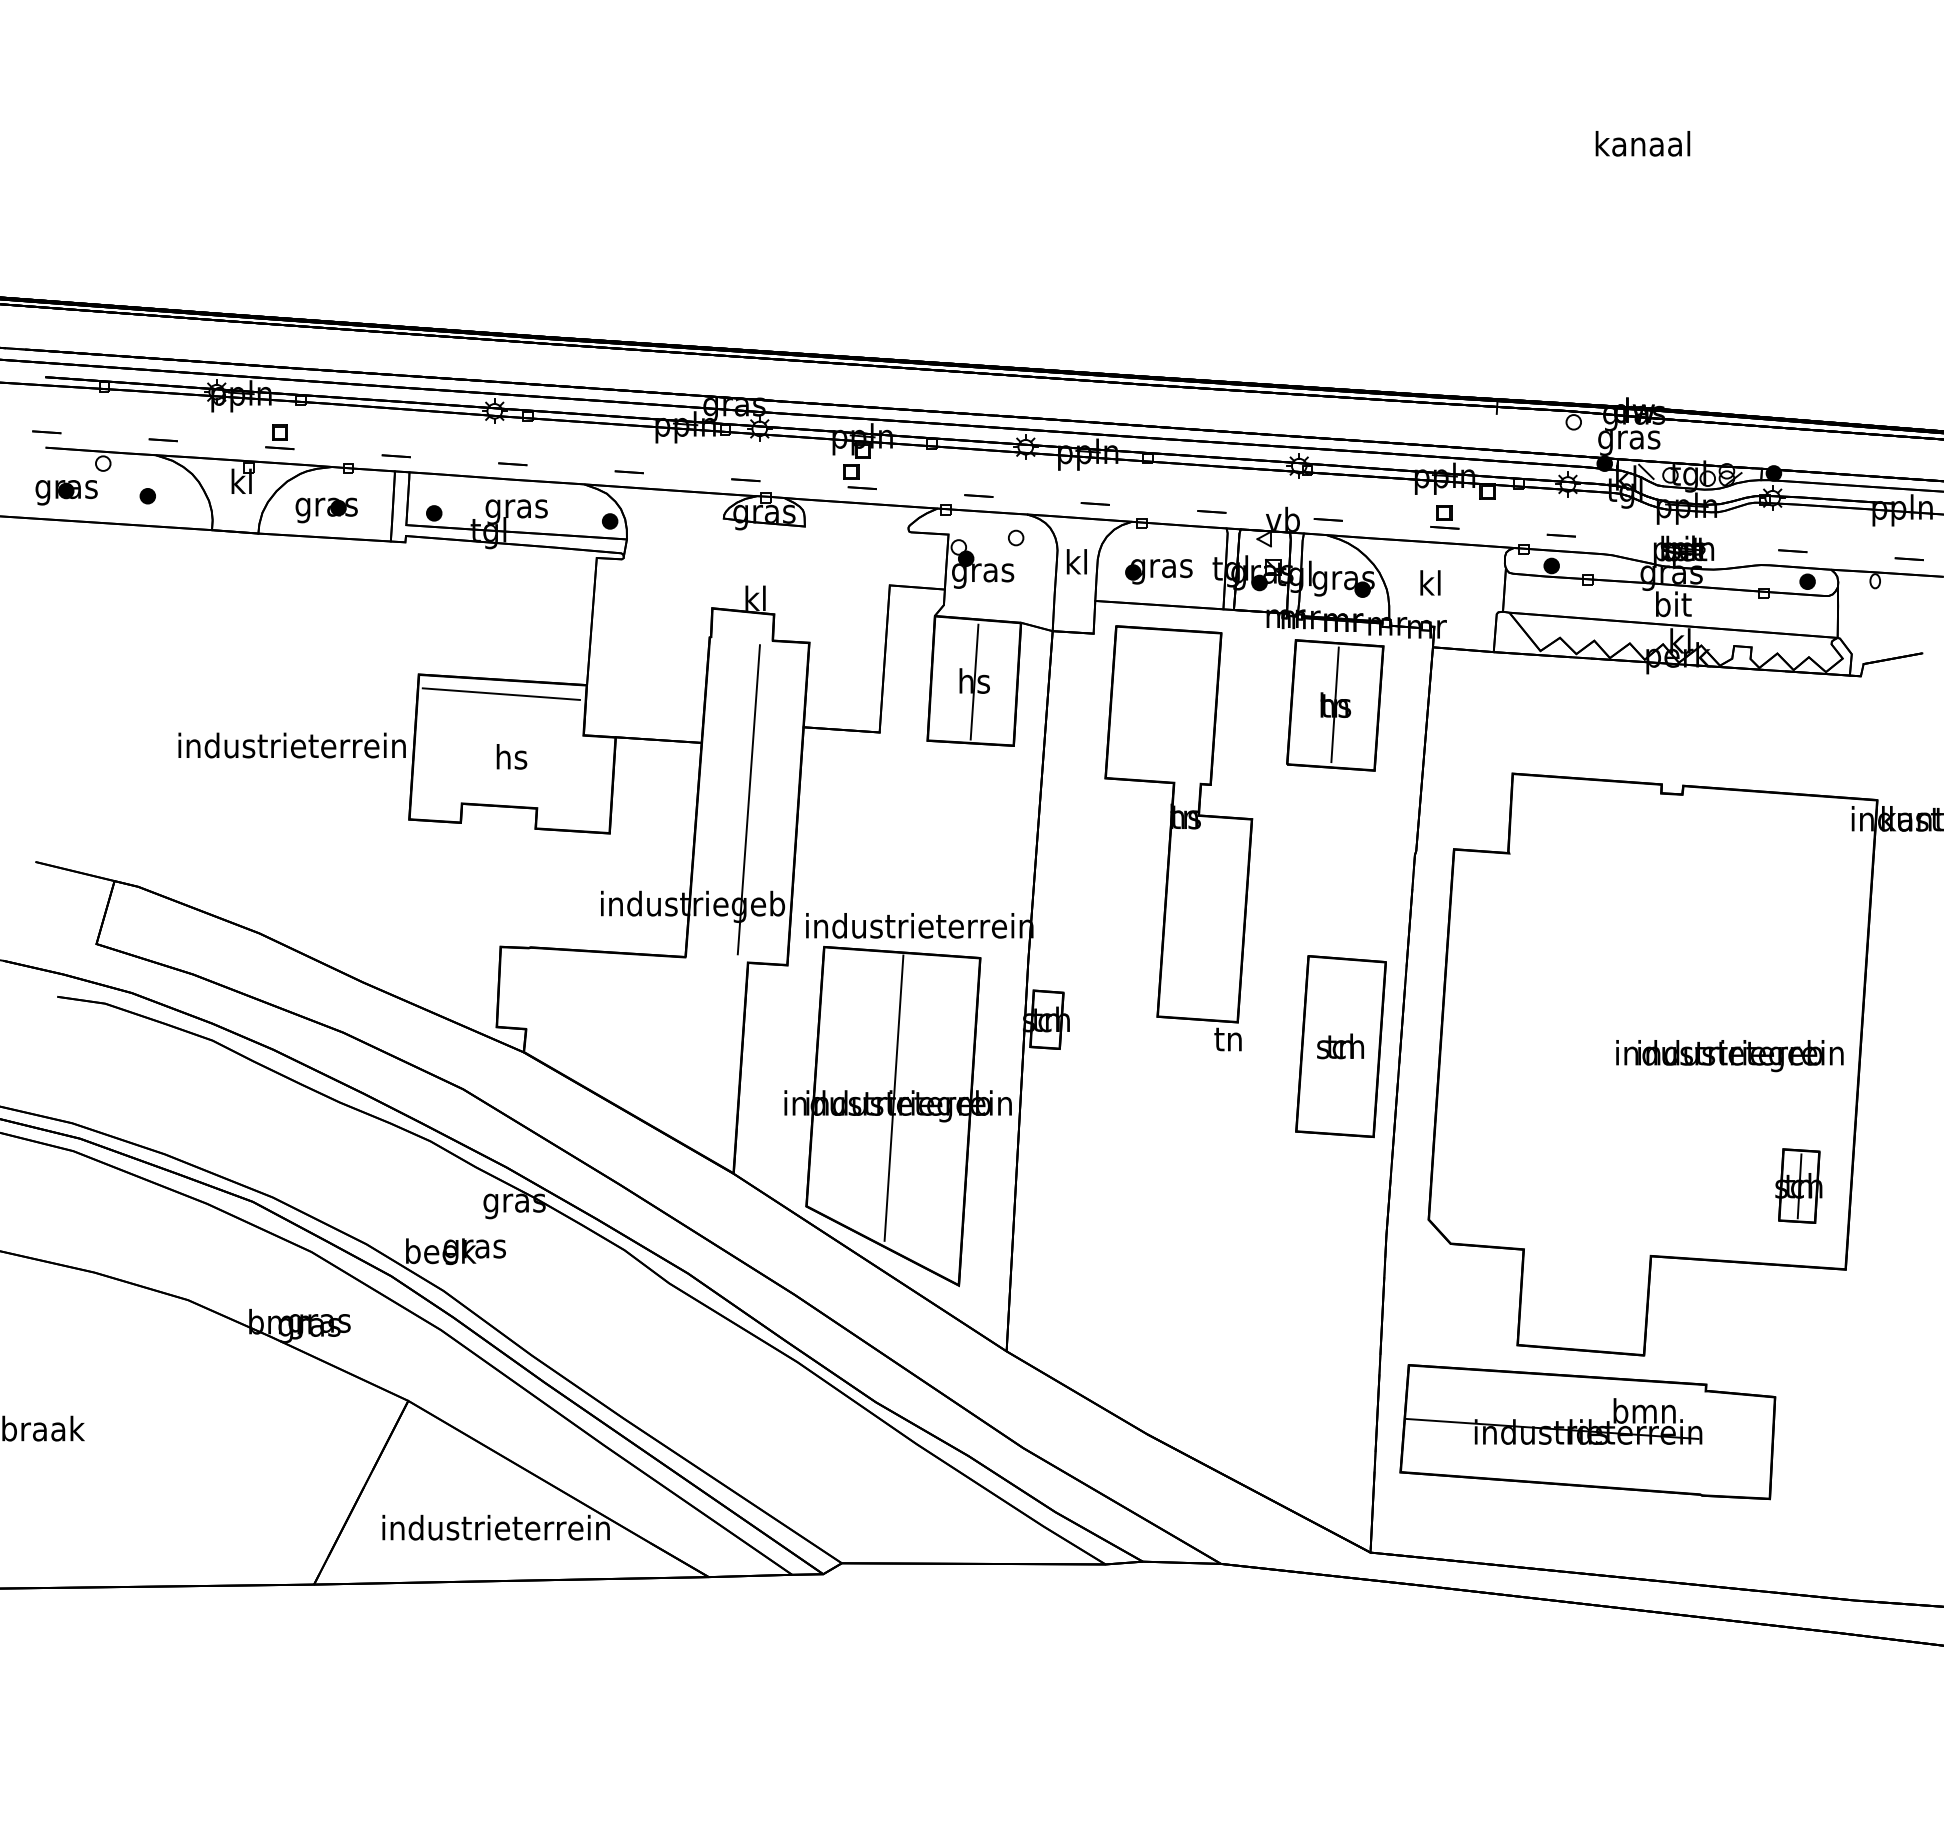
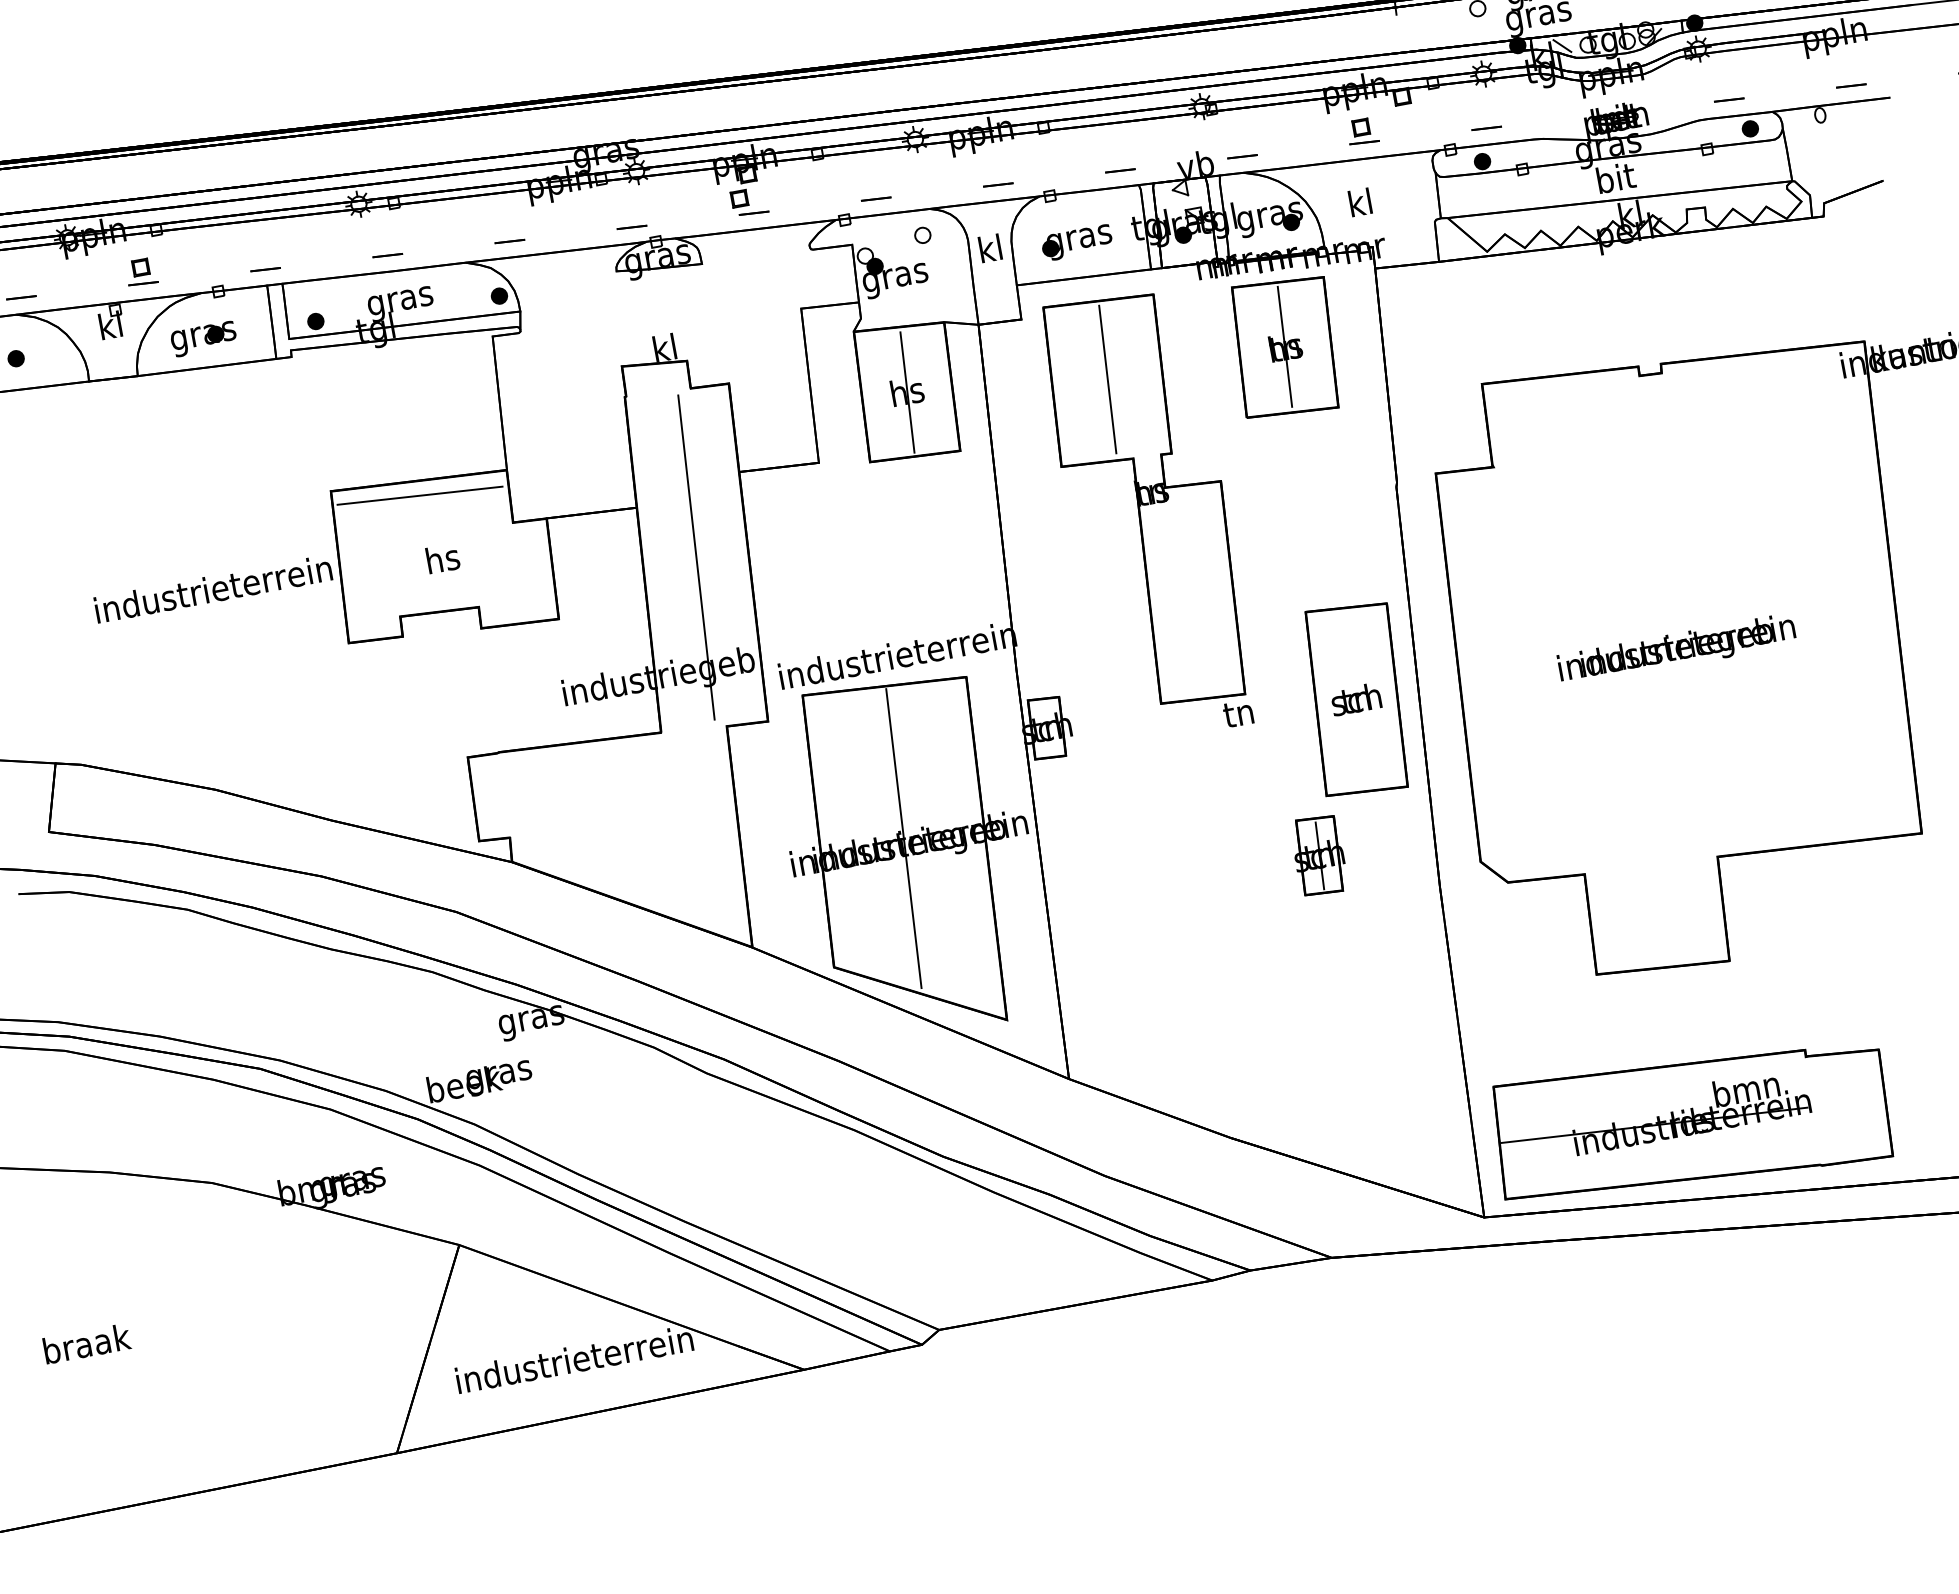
line: (1163, 704) -> (1107, 379), added
text: (1729, 1056) -> (1676, 650), moved
part: (1798, 1185) -> (1318, 855), moved
part: (1587, 1432) -> (1691, 1122), moved

